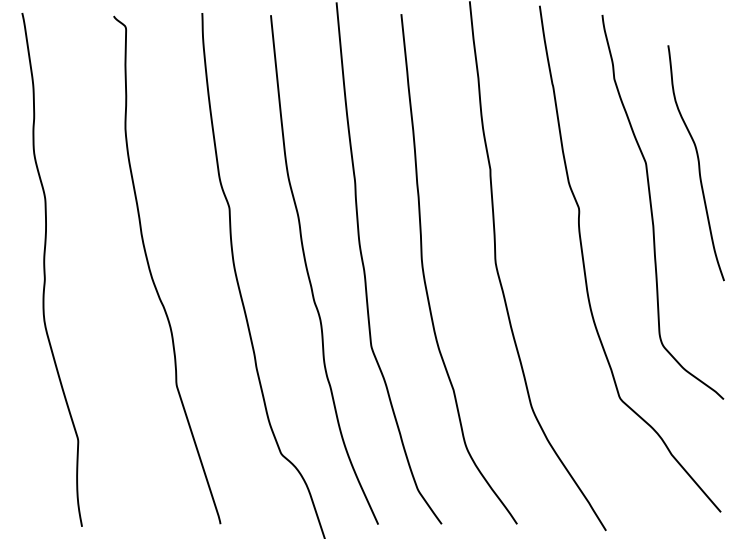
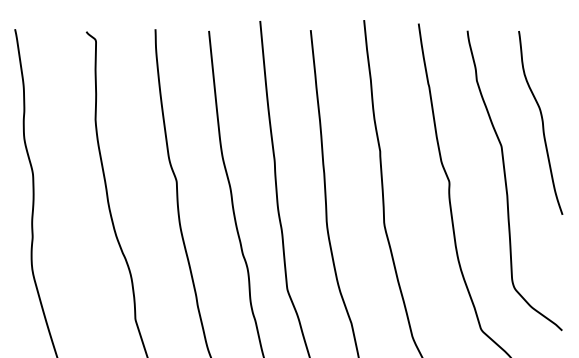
curve: (697, 161) -> (541, 121), moved

